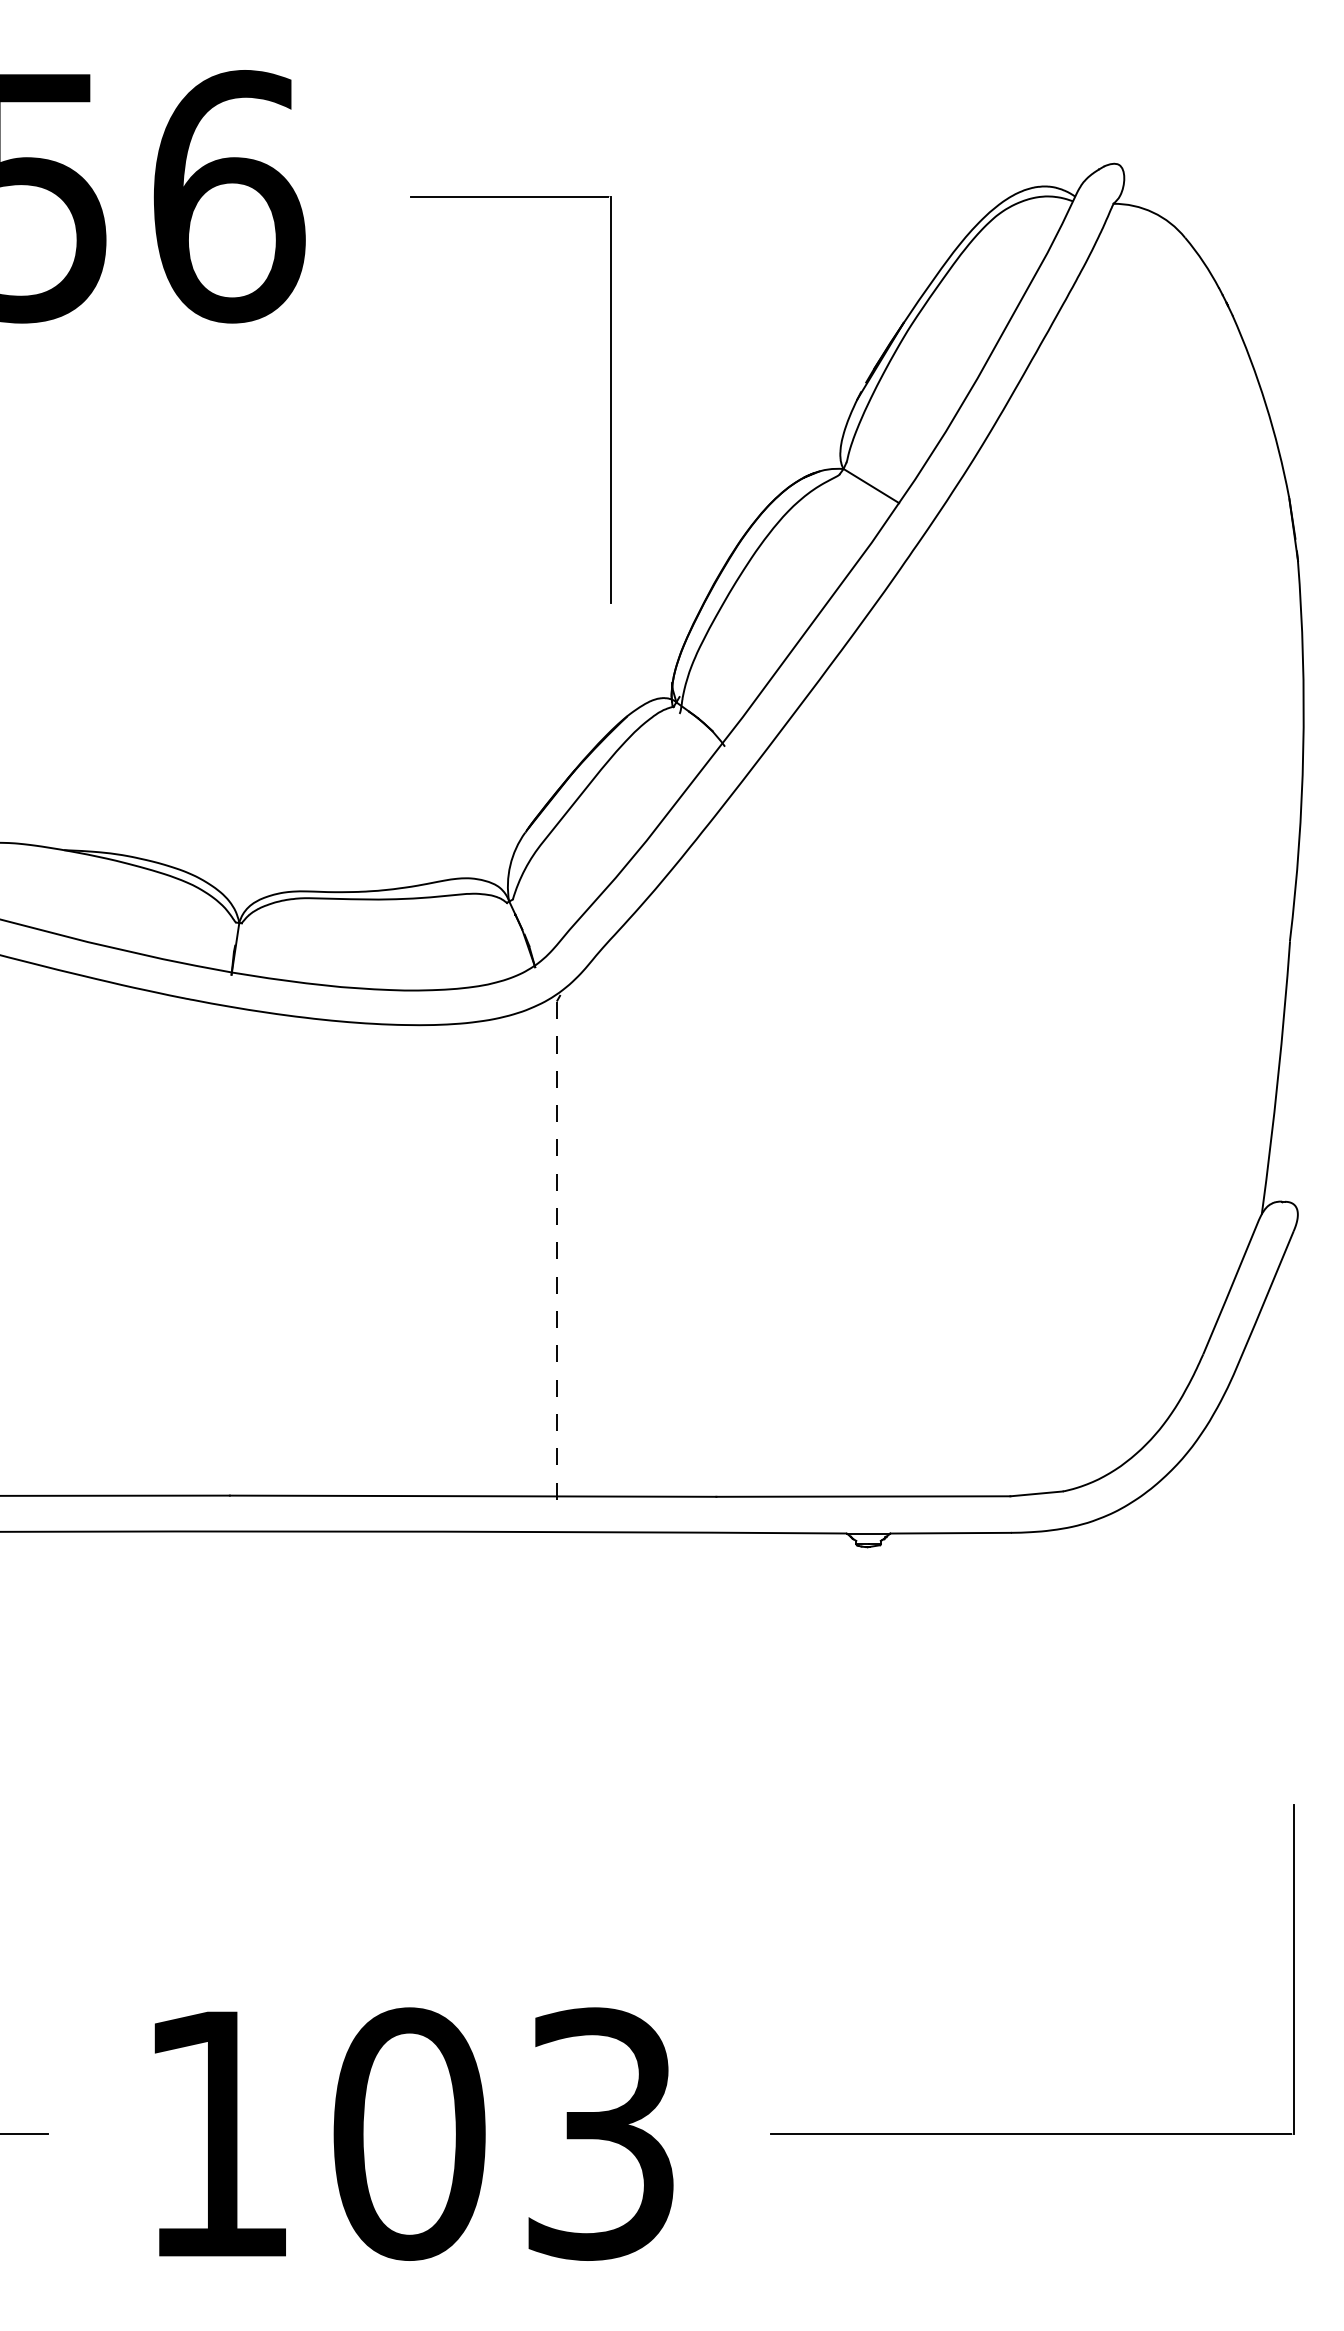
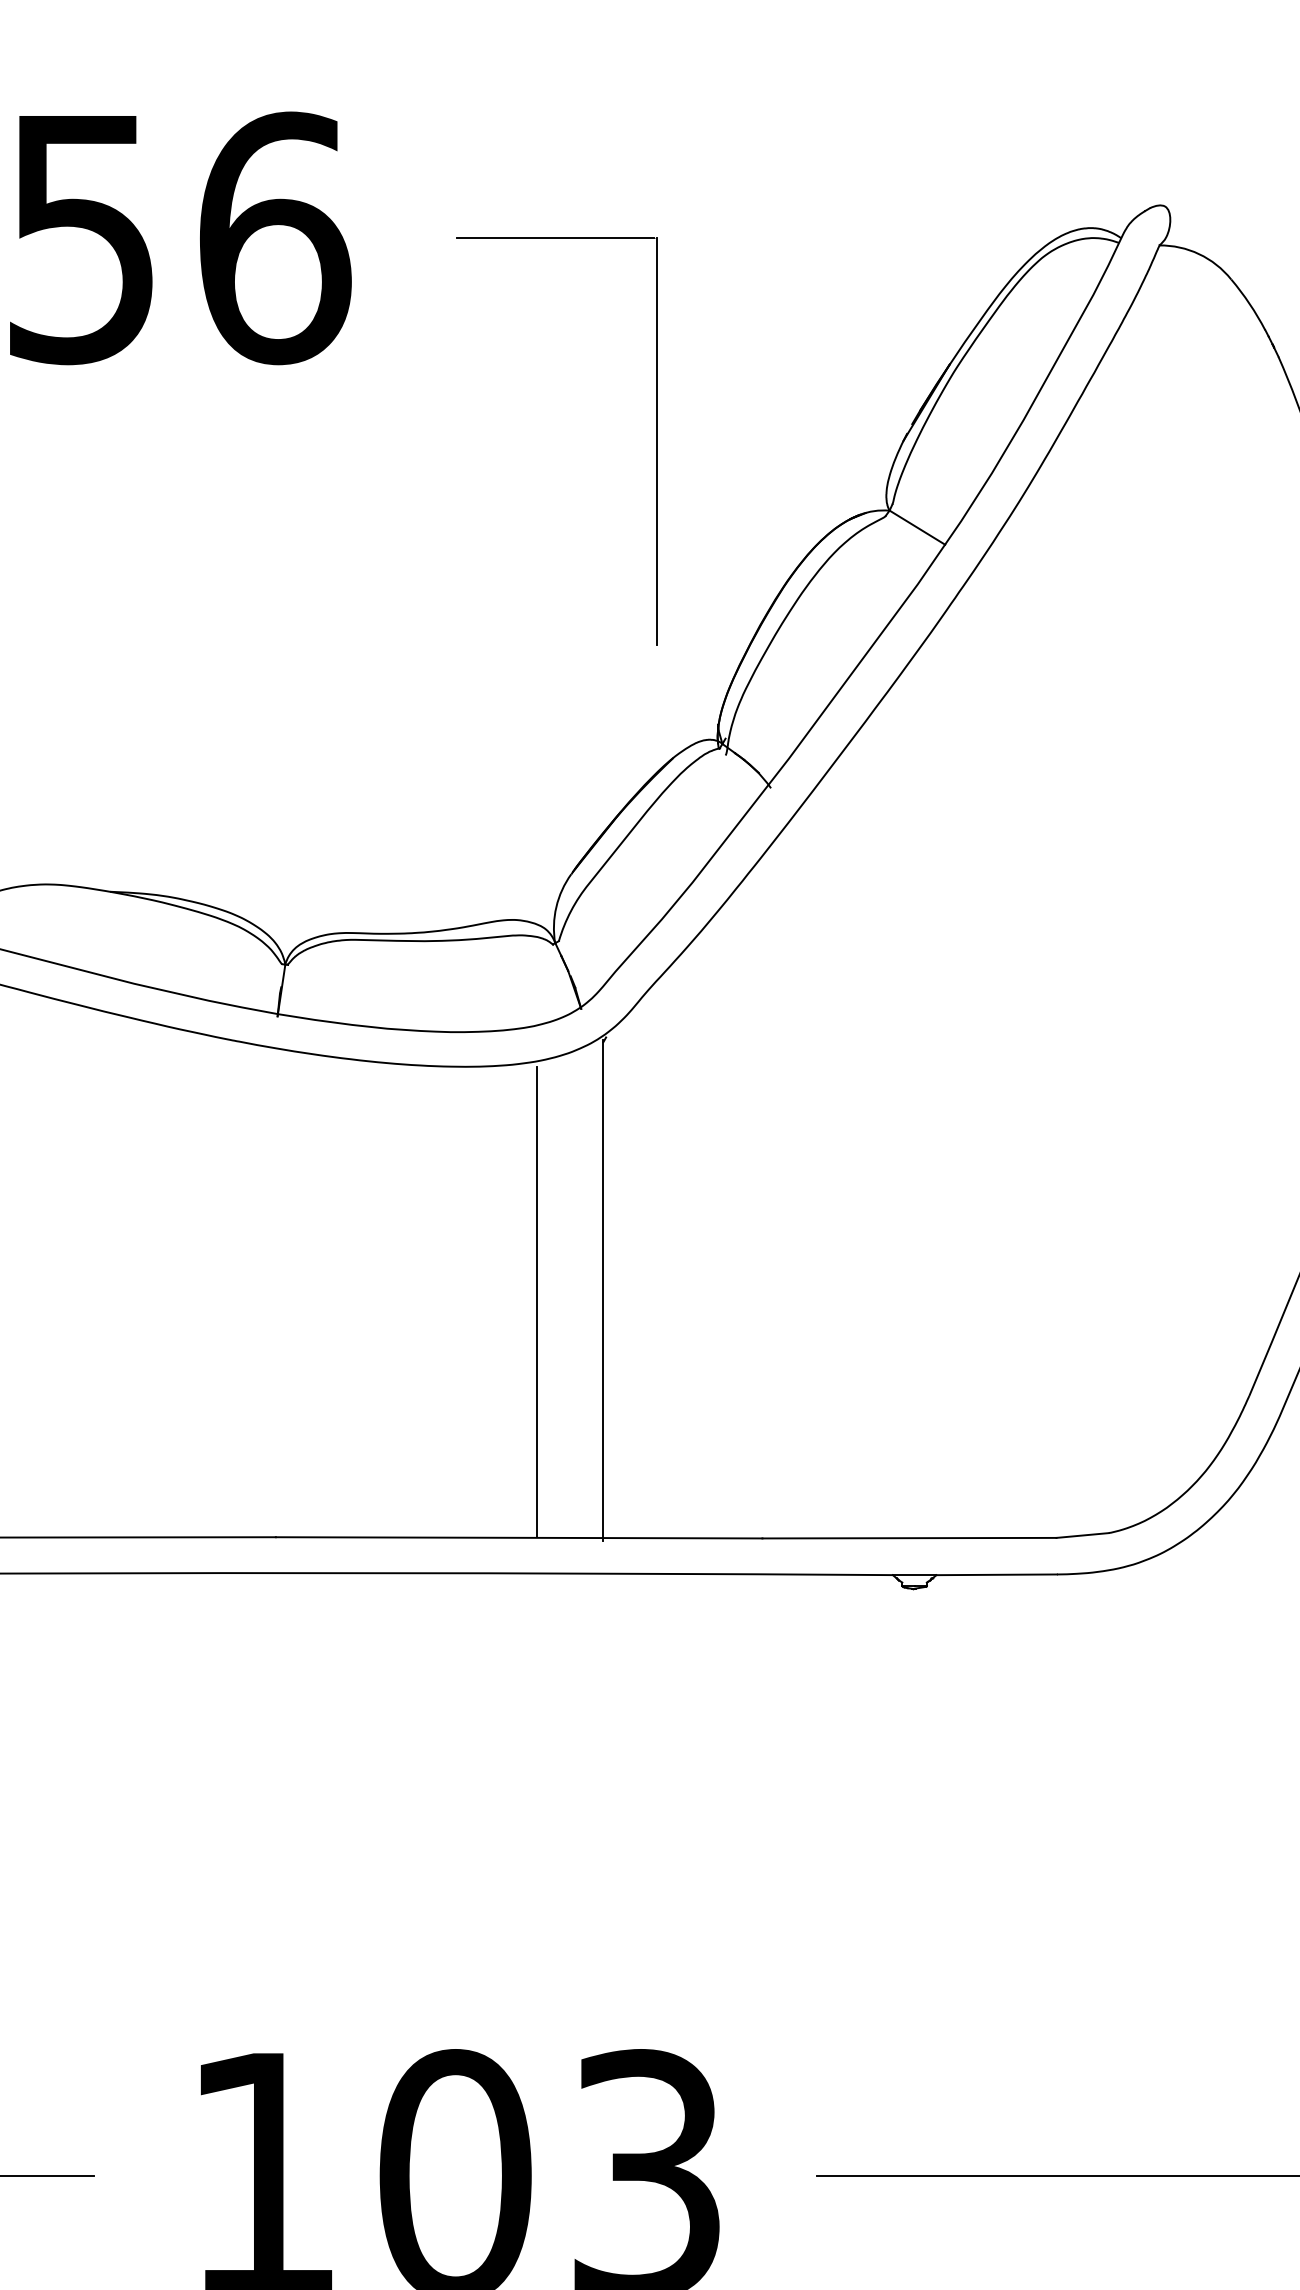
line: (557, 1248) -> (603, 1290), dashed -> solid
line: (490, 1260) -> (536, 1302), added

